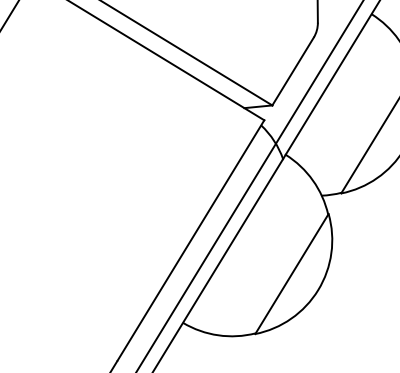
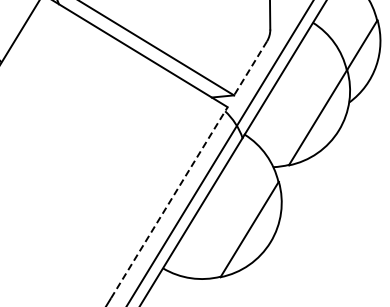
line: (293, 71) -> (250, 68), solid -> dashed
line: (191, 240) -> (169, 202), solid -> dashed

